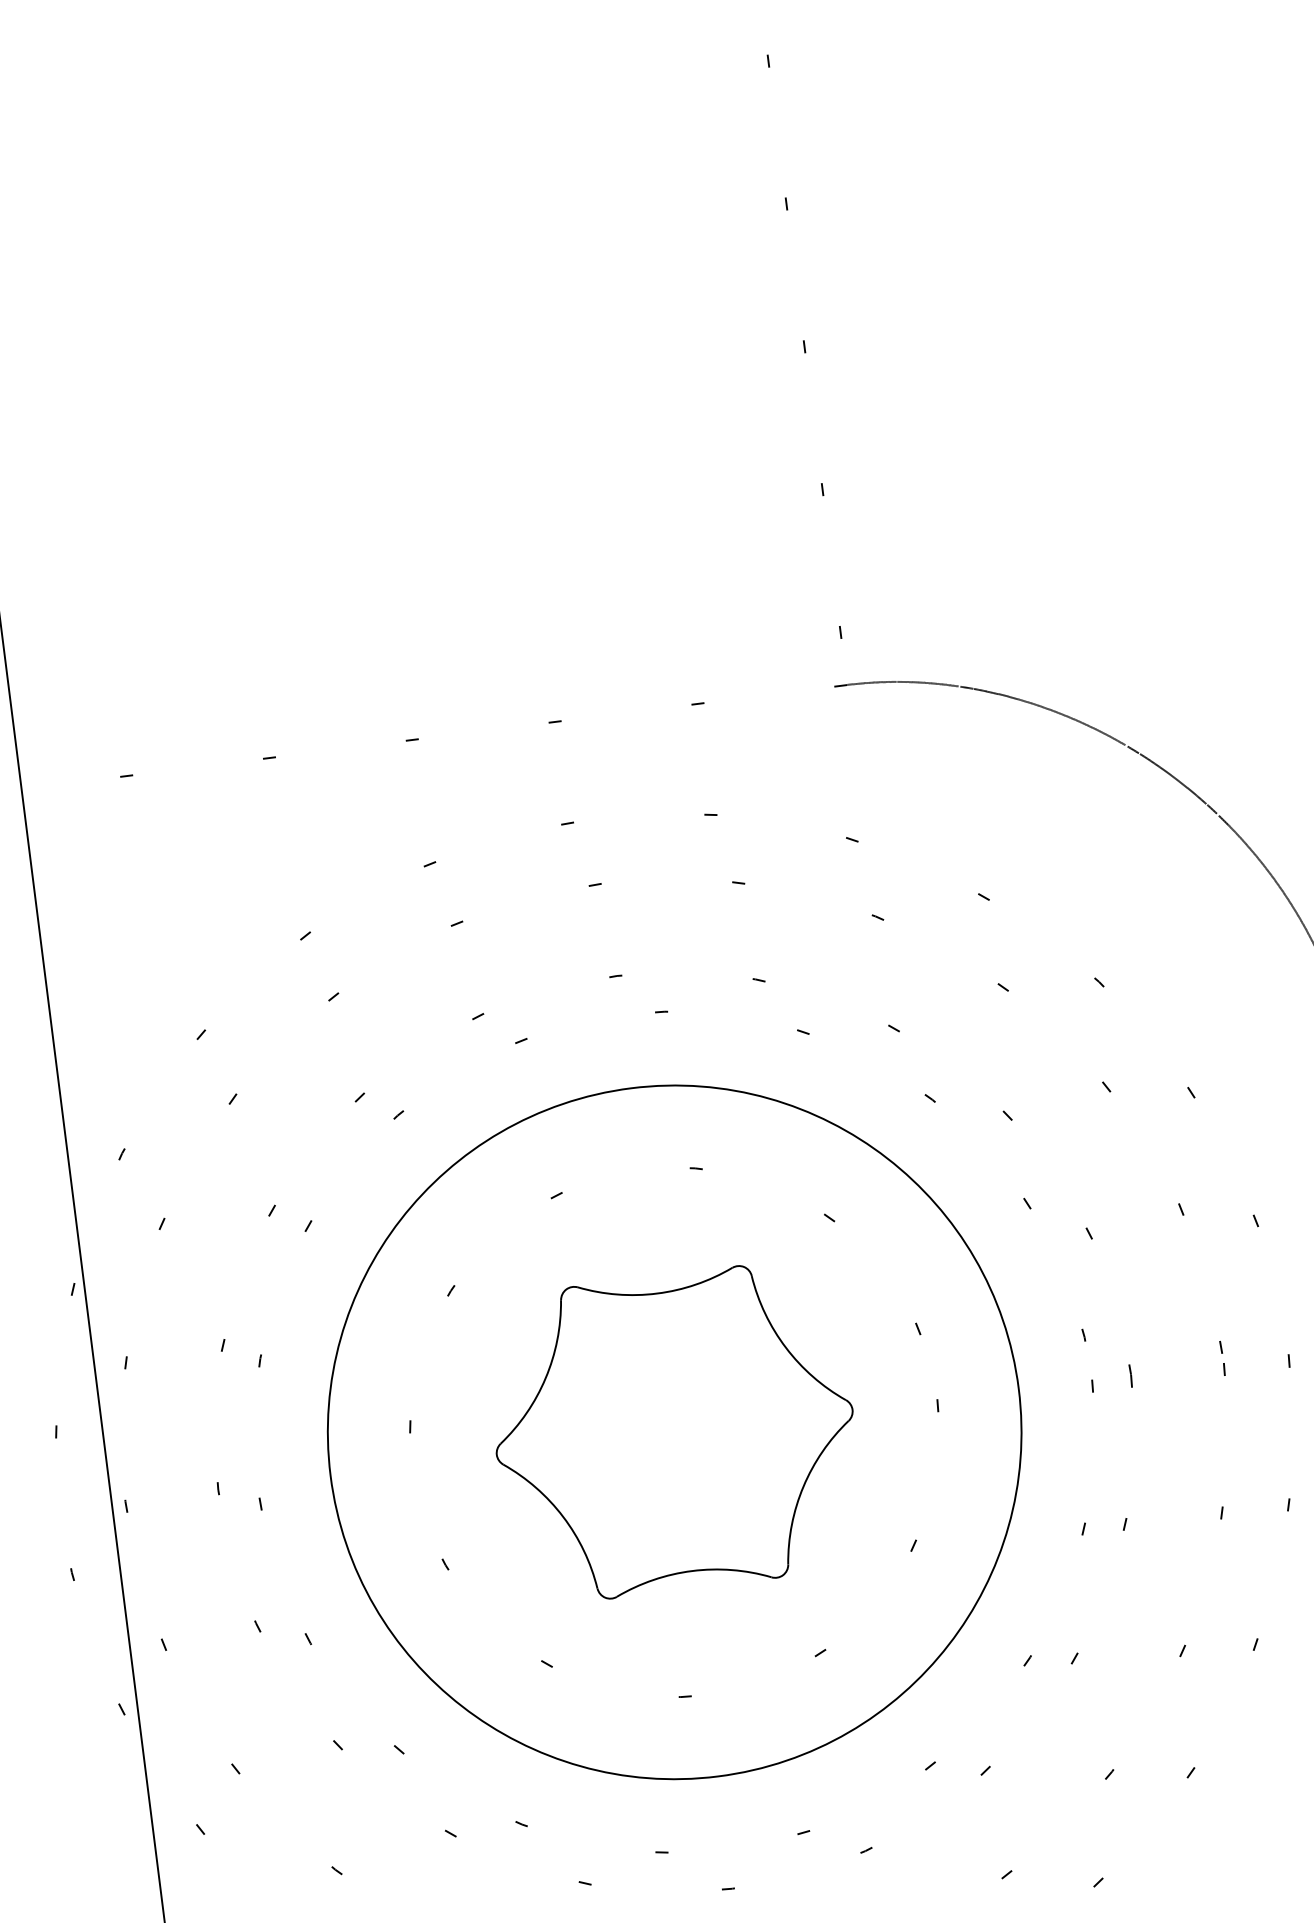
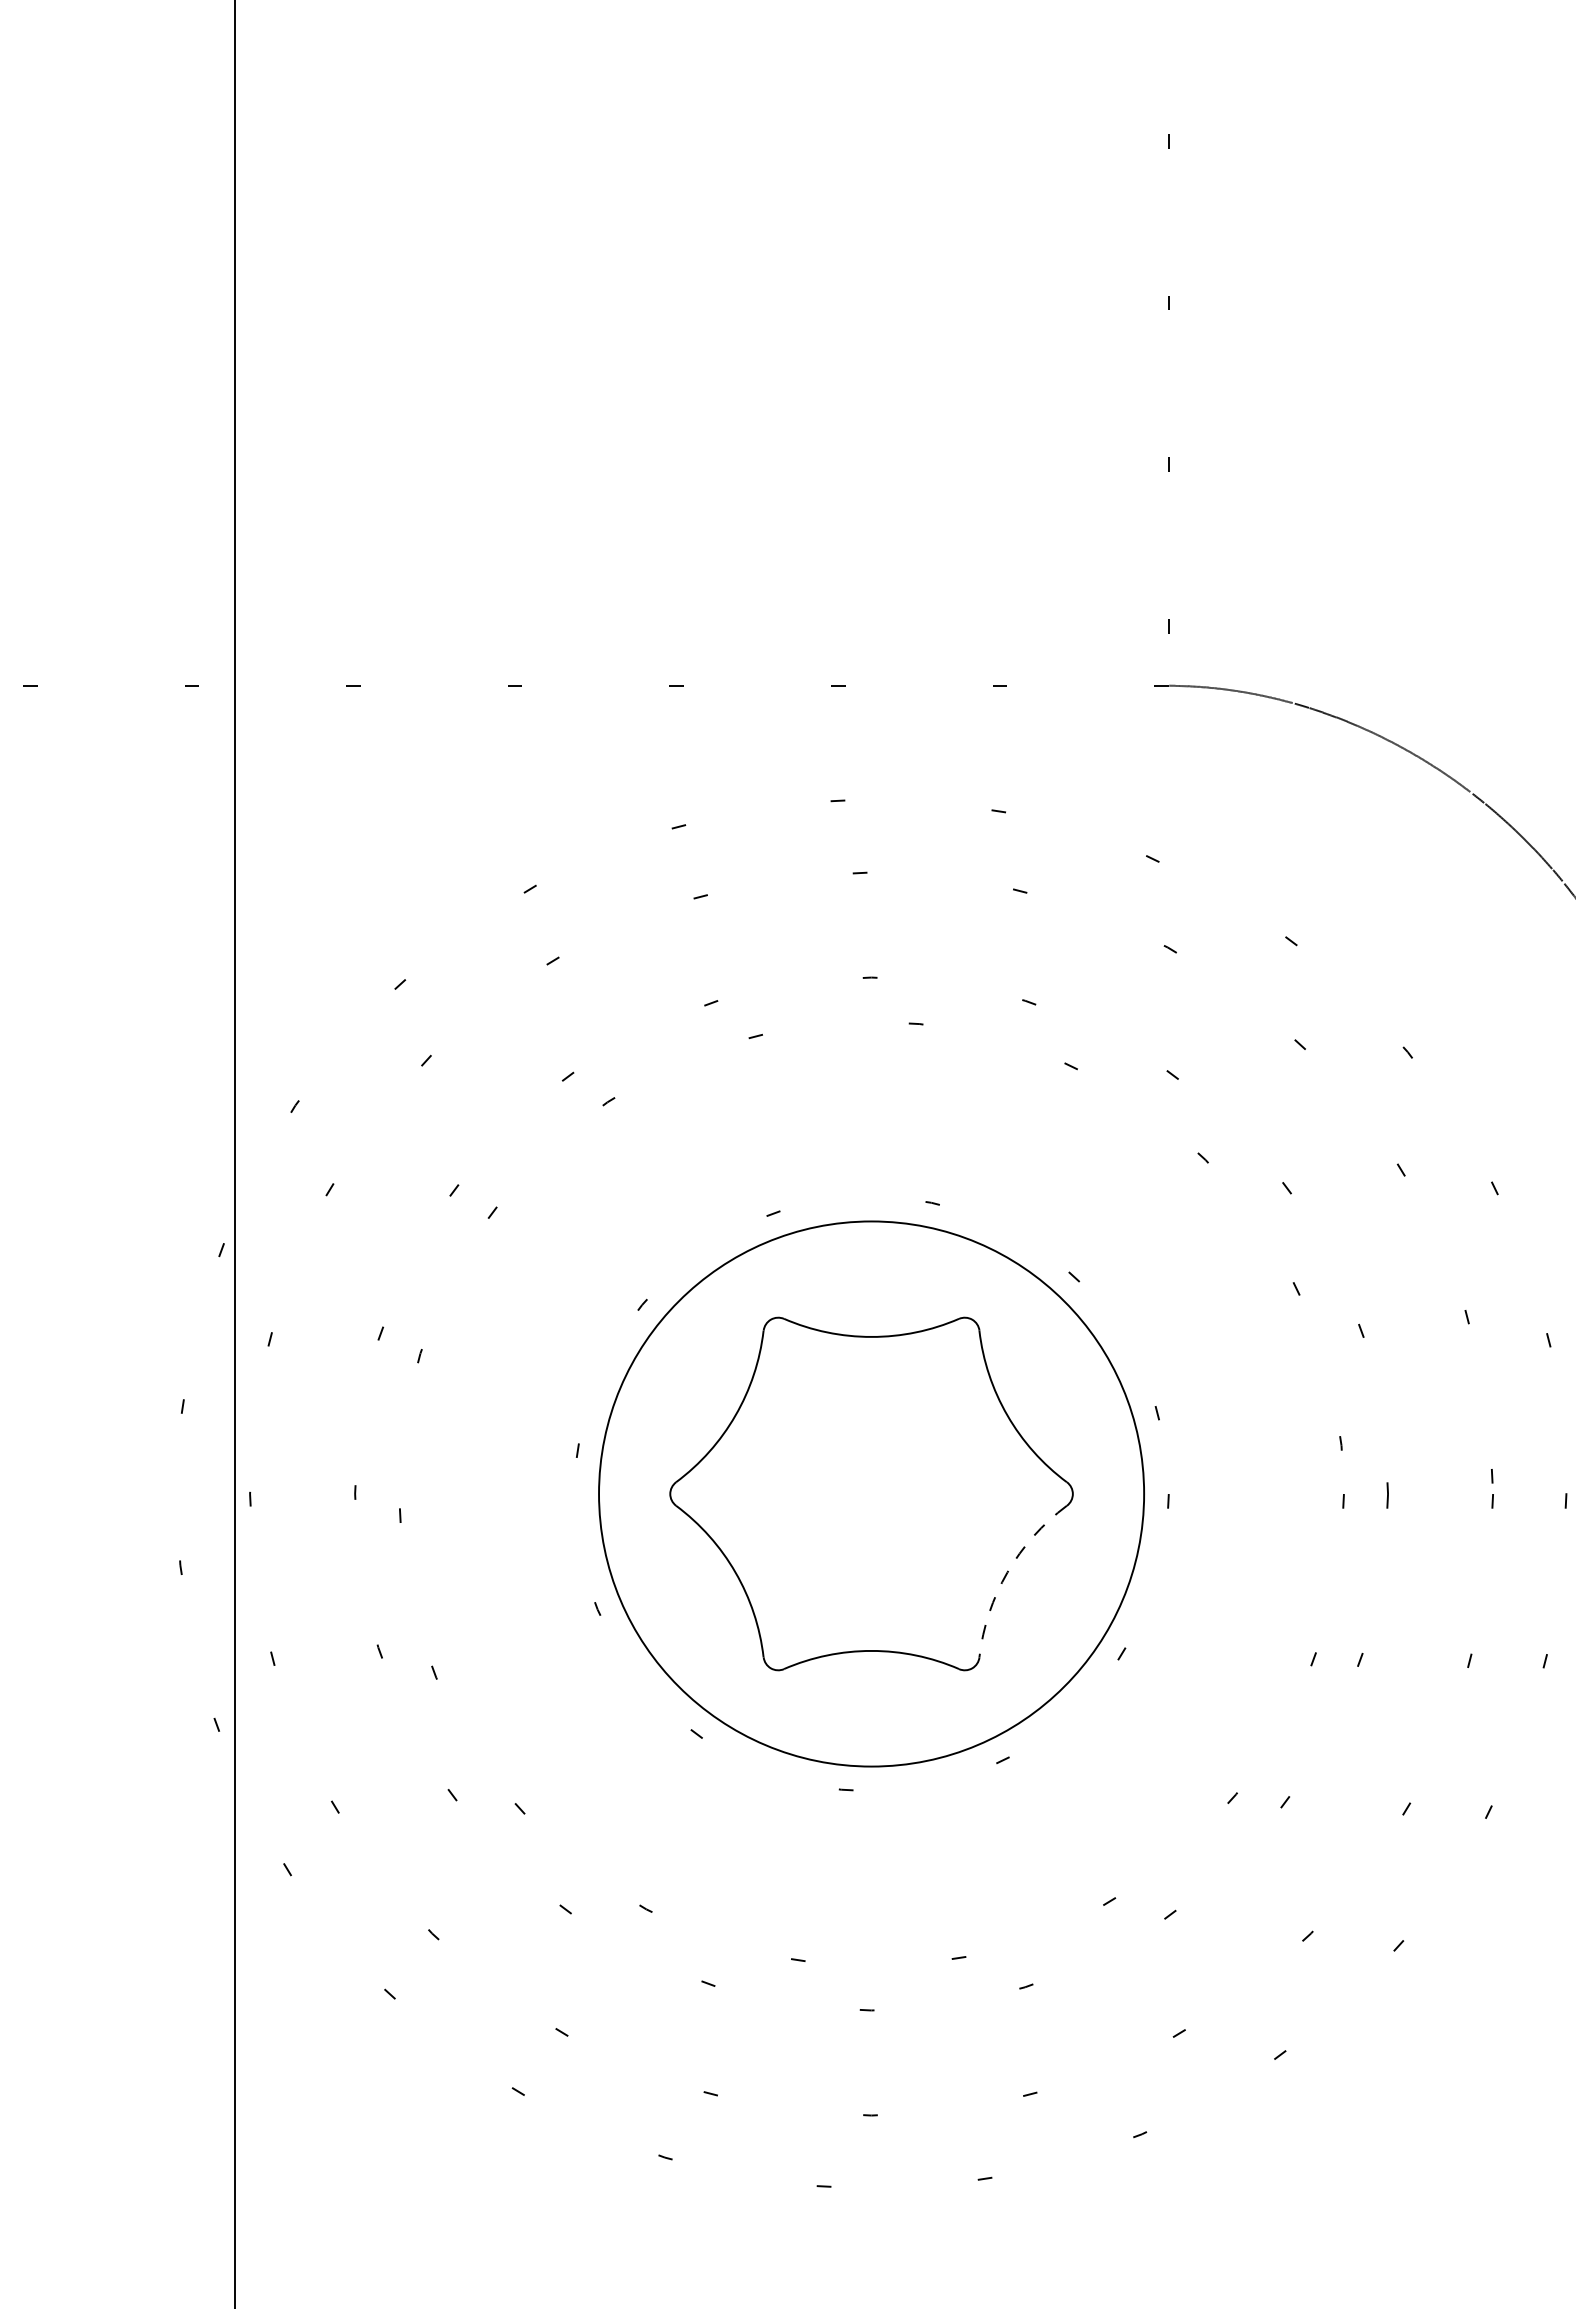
circle: (674, 1431) -> (871, 1493), size x0.7
arc: (803, 1486) -> (1007, 1572), solid -> dashed

